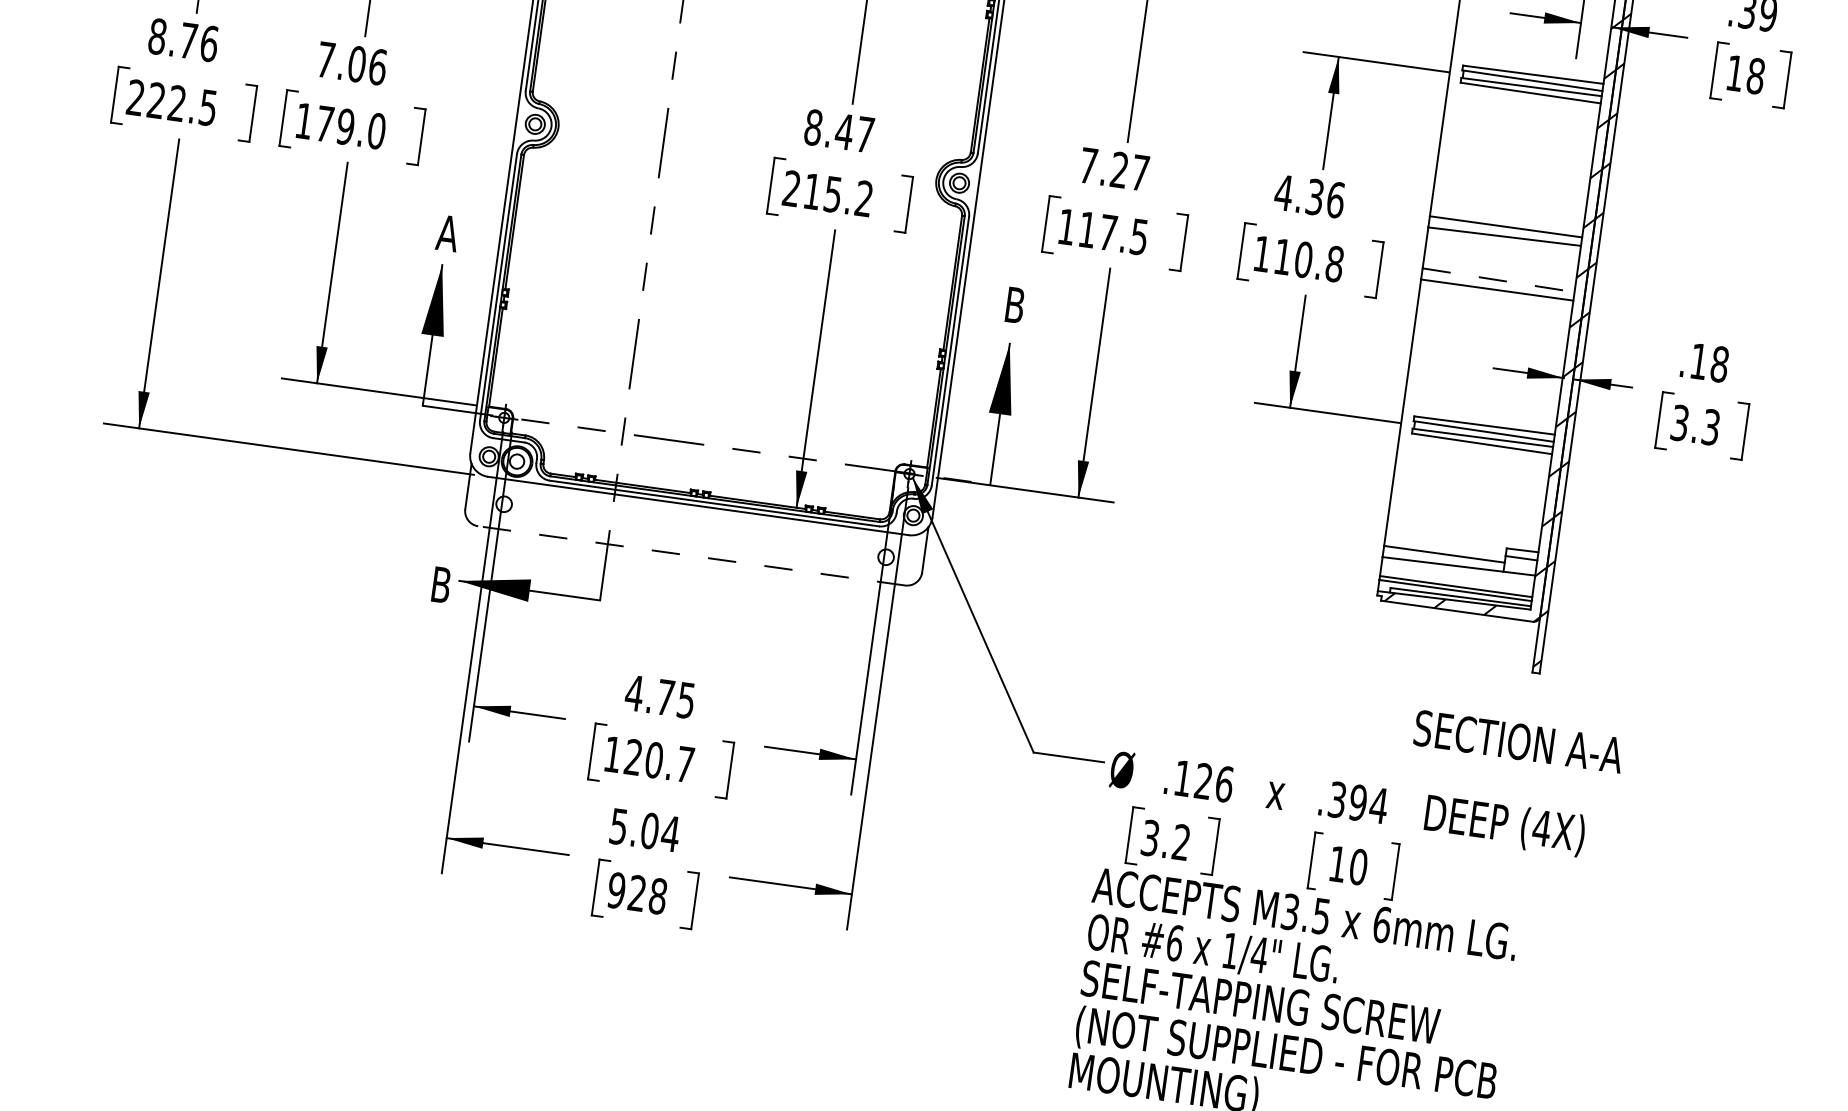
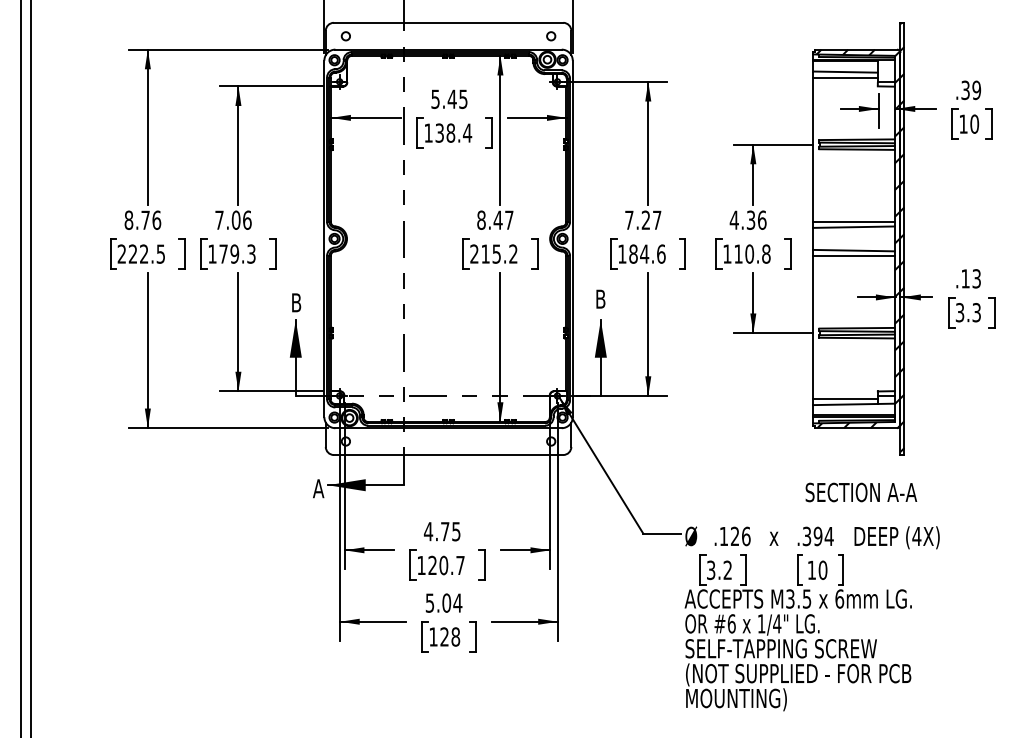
text: (1755, 74) -> (974, 123), 18 -> 10
text: (377, 130) -> (251, 253), 179.0 -> 179.3
text: (446, 232) -> (295, 302), A -> B
text: (1113, 232) -> (647, 253), 117.5 -> 184.6
line: (1497, 279) -> (853, 250), dashed -> solid
text: (1719, 363) -> (976, 278), .18 -> .13
line: (691, 556) -> (448, 455), dashed -> solid
text: (440, 584) -> (318, 488), B -> A
text: (1519, 741) -> (861, 492), moved
text: (616, 889) -> (433, 636), 928 -> 128

